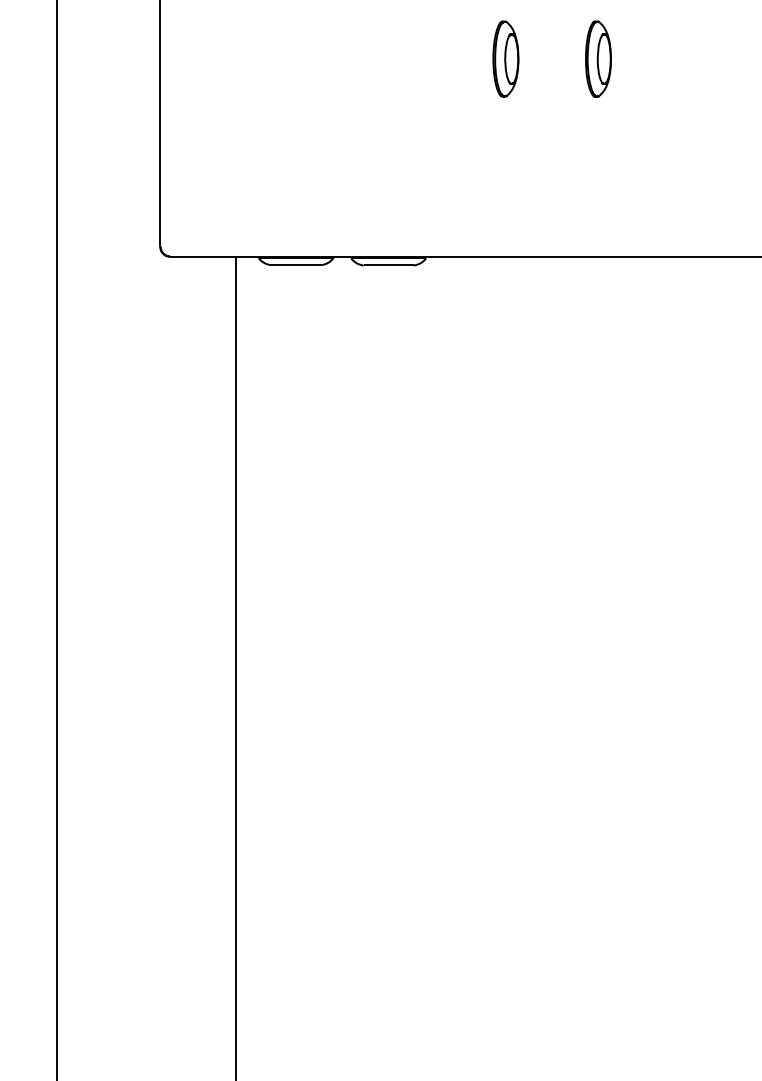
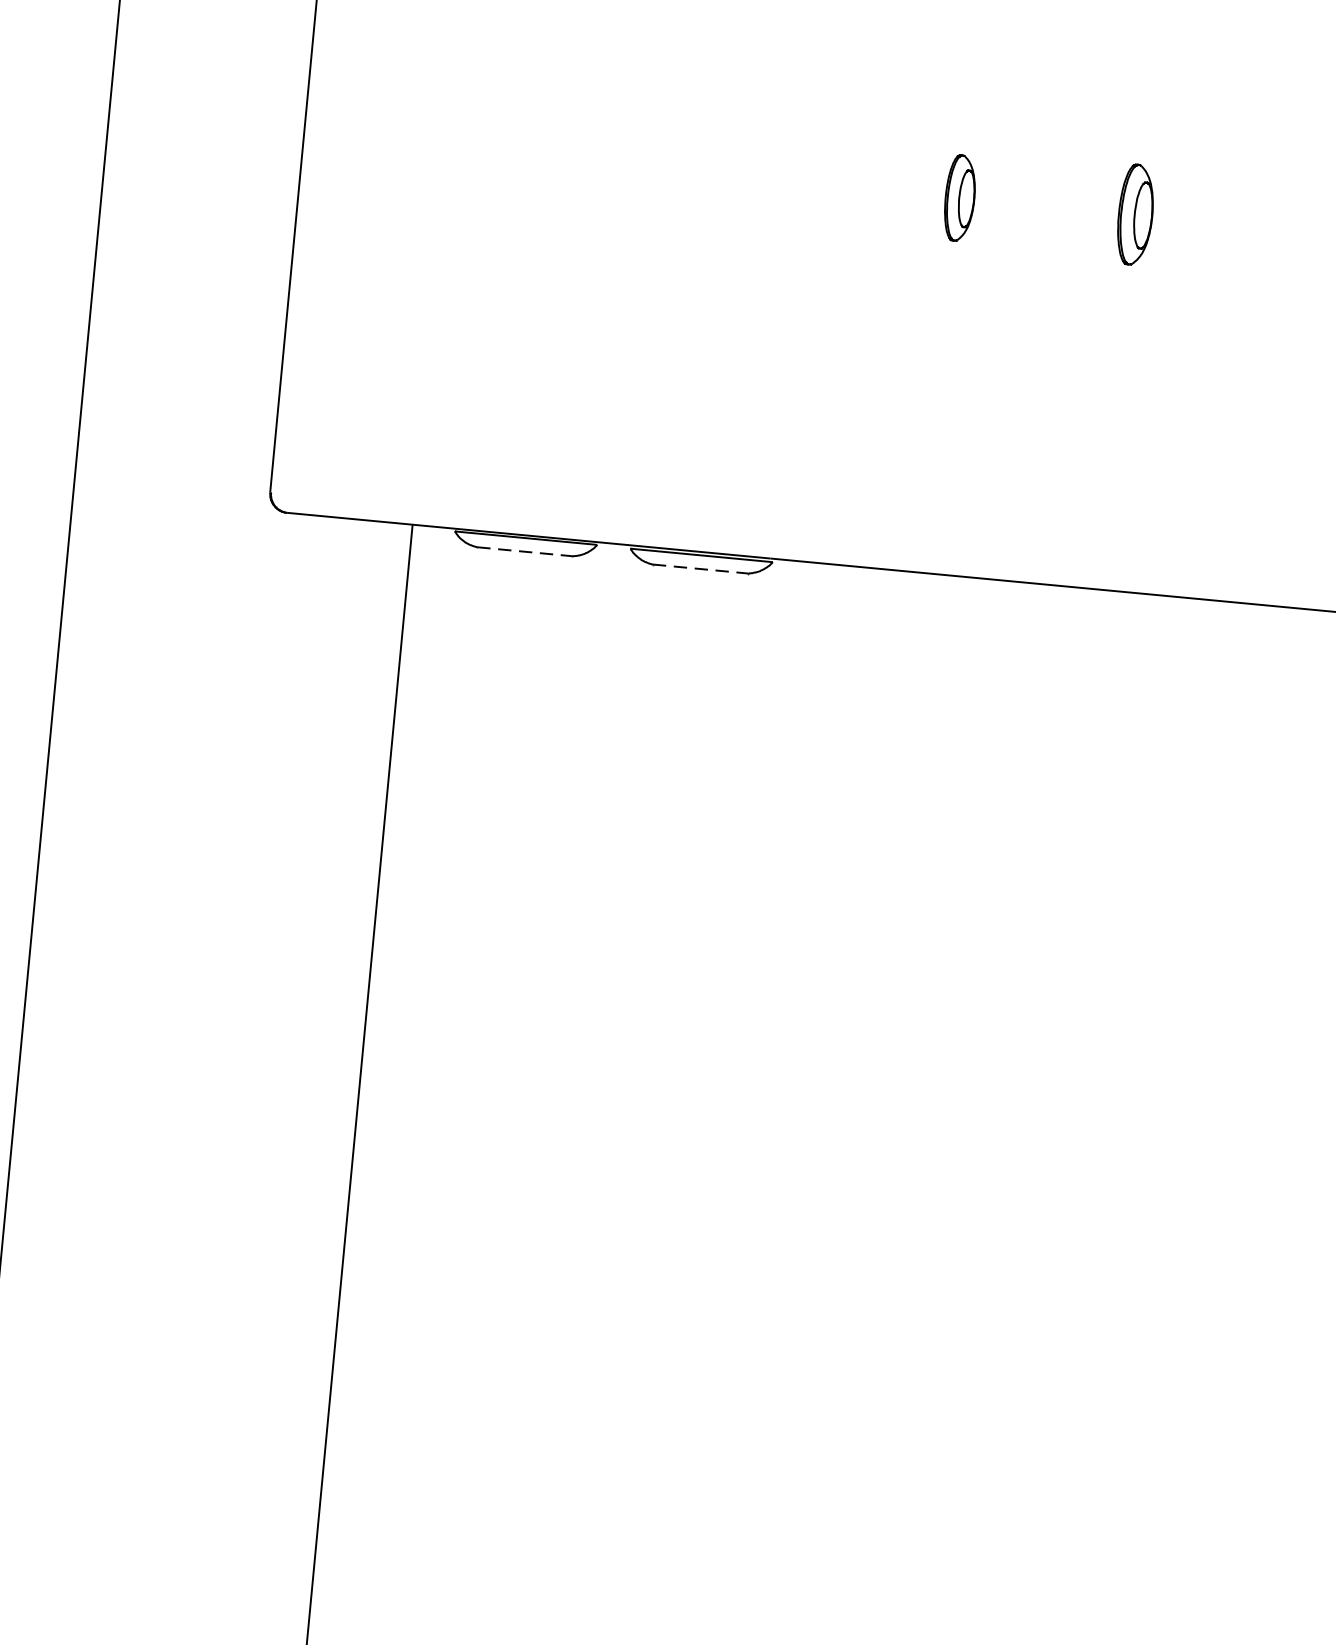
part: (505, 58) -> (959, 197), size x0.6
part: (598, 58) -> (1135, 213), size x0.7
line: (296, 265) -> (525, 552), solid -> dashed
line: (389, 265) -> (701, 569), solid -> dashed

